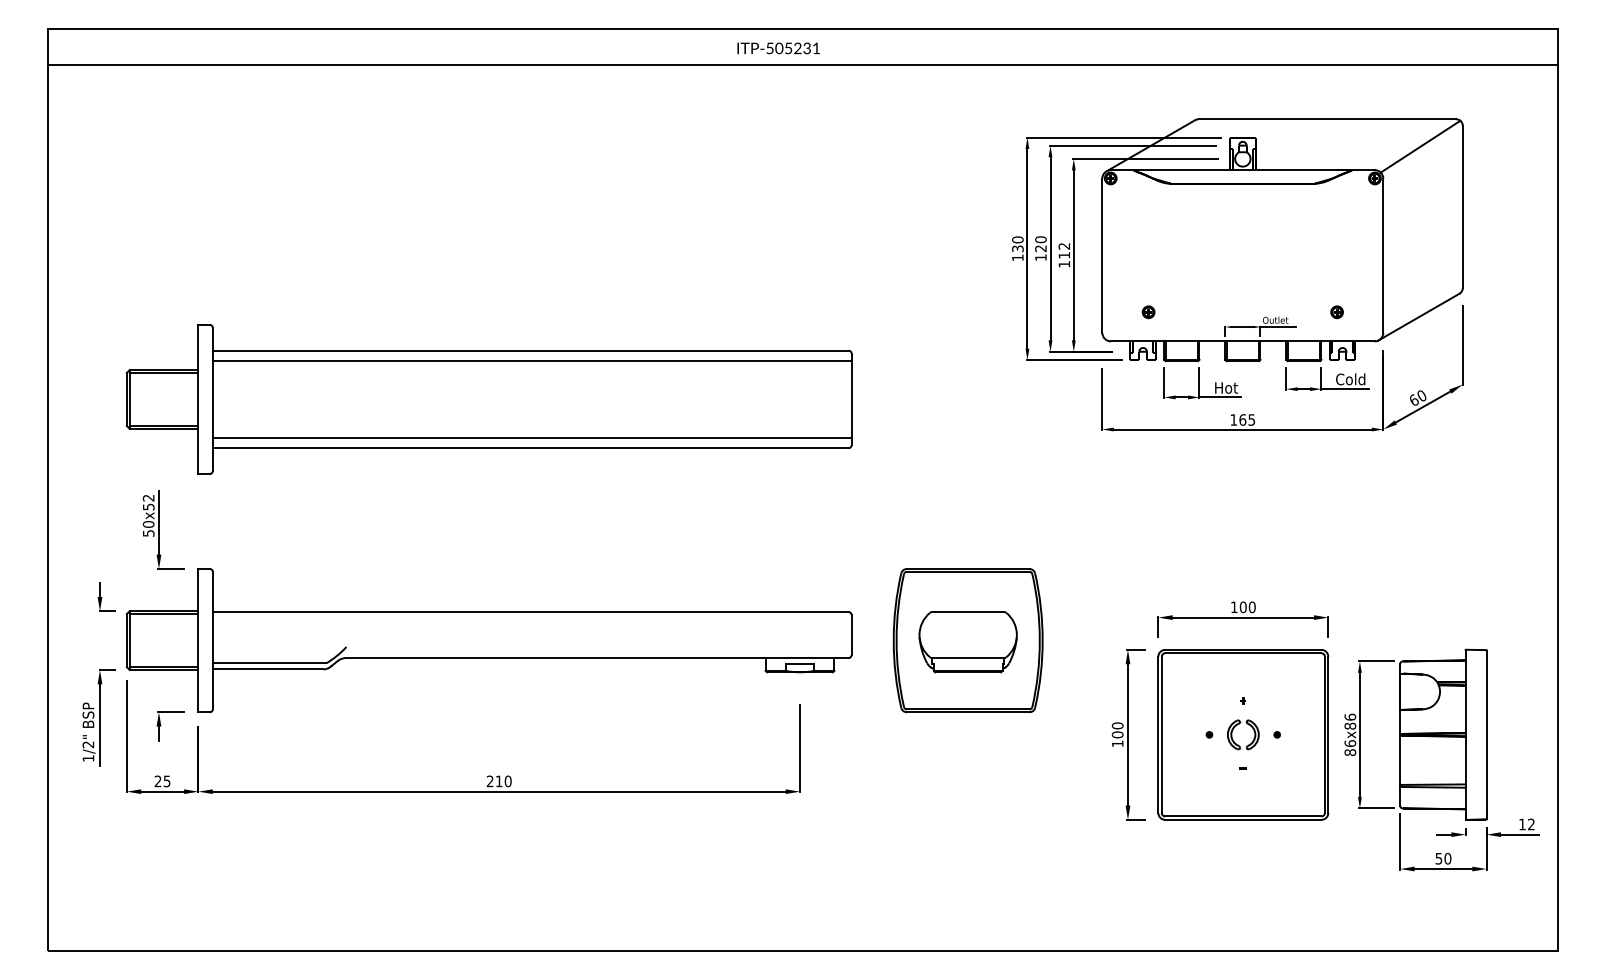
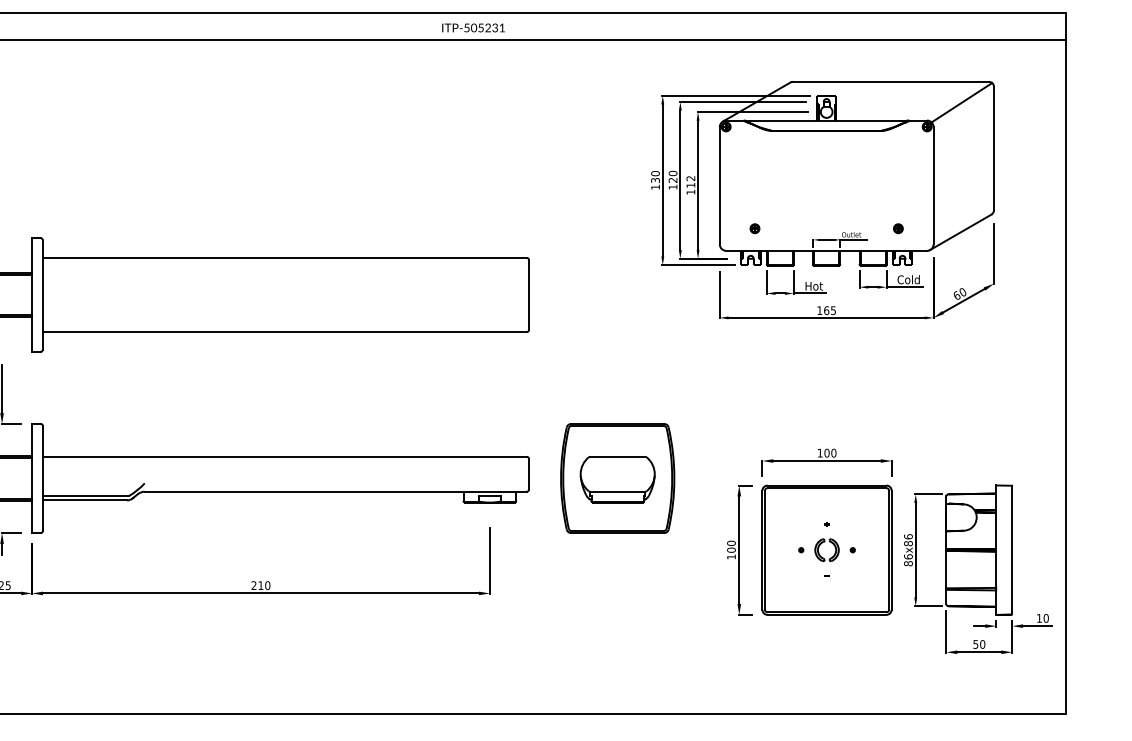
line: (531, 361) -> (285, 266), removed
line: (531, 437) -> (285, 323), removed
text: (1531, 824) -> (1046, 618), 12 -> 10

